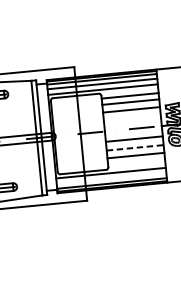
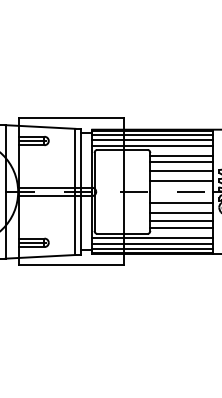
line: (132, 118) -> (181, 180), added
line: (135, 147) -> (182, 212), dashed -> solid
line: (136, 162) -> (181, 228), added
line: (111, 179) -> (152, 244), added

